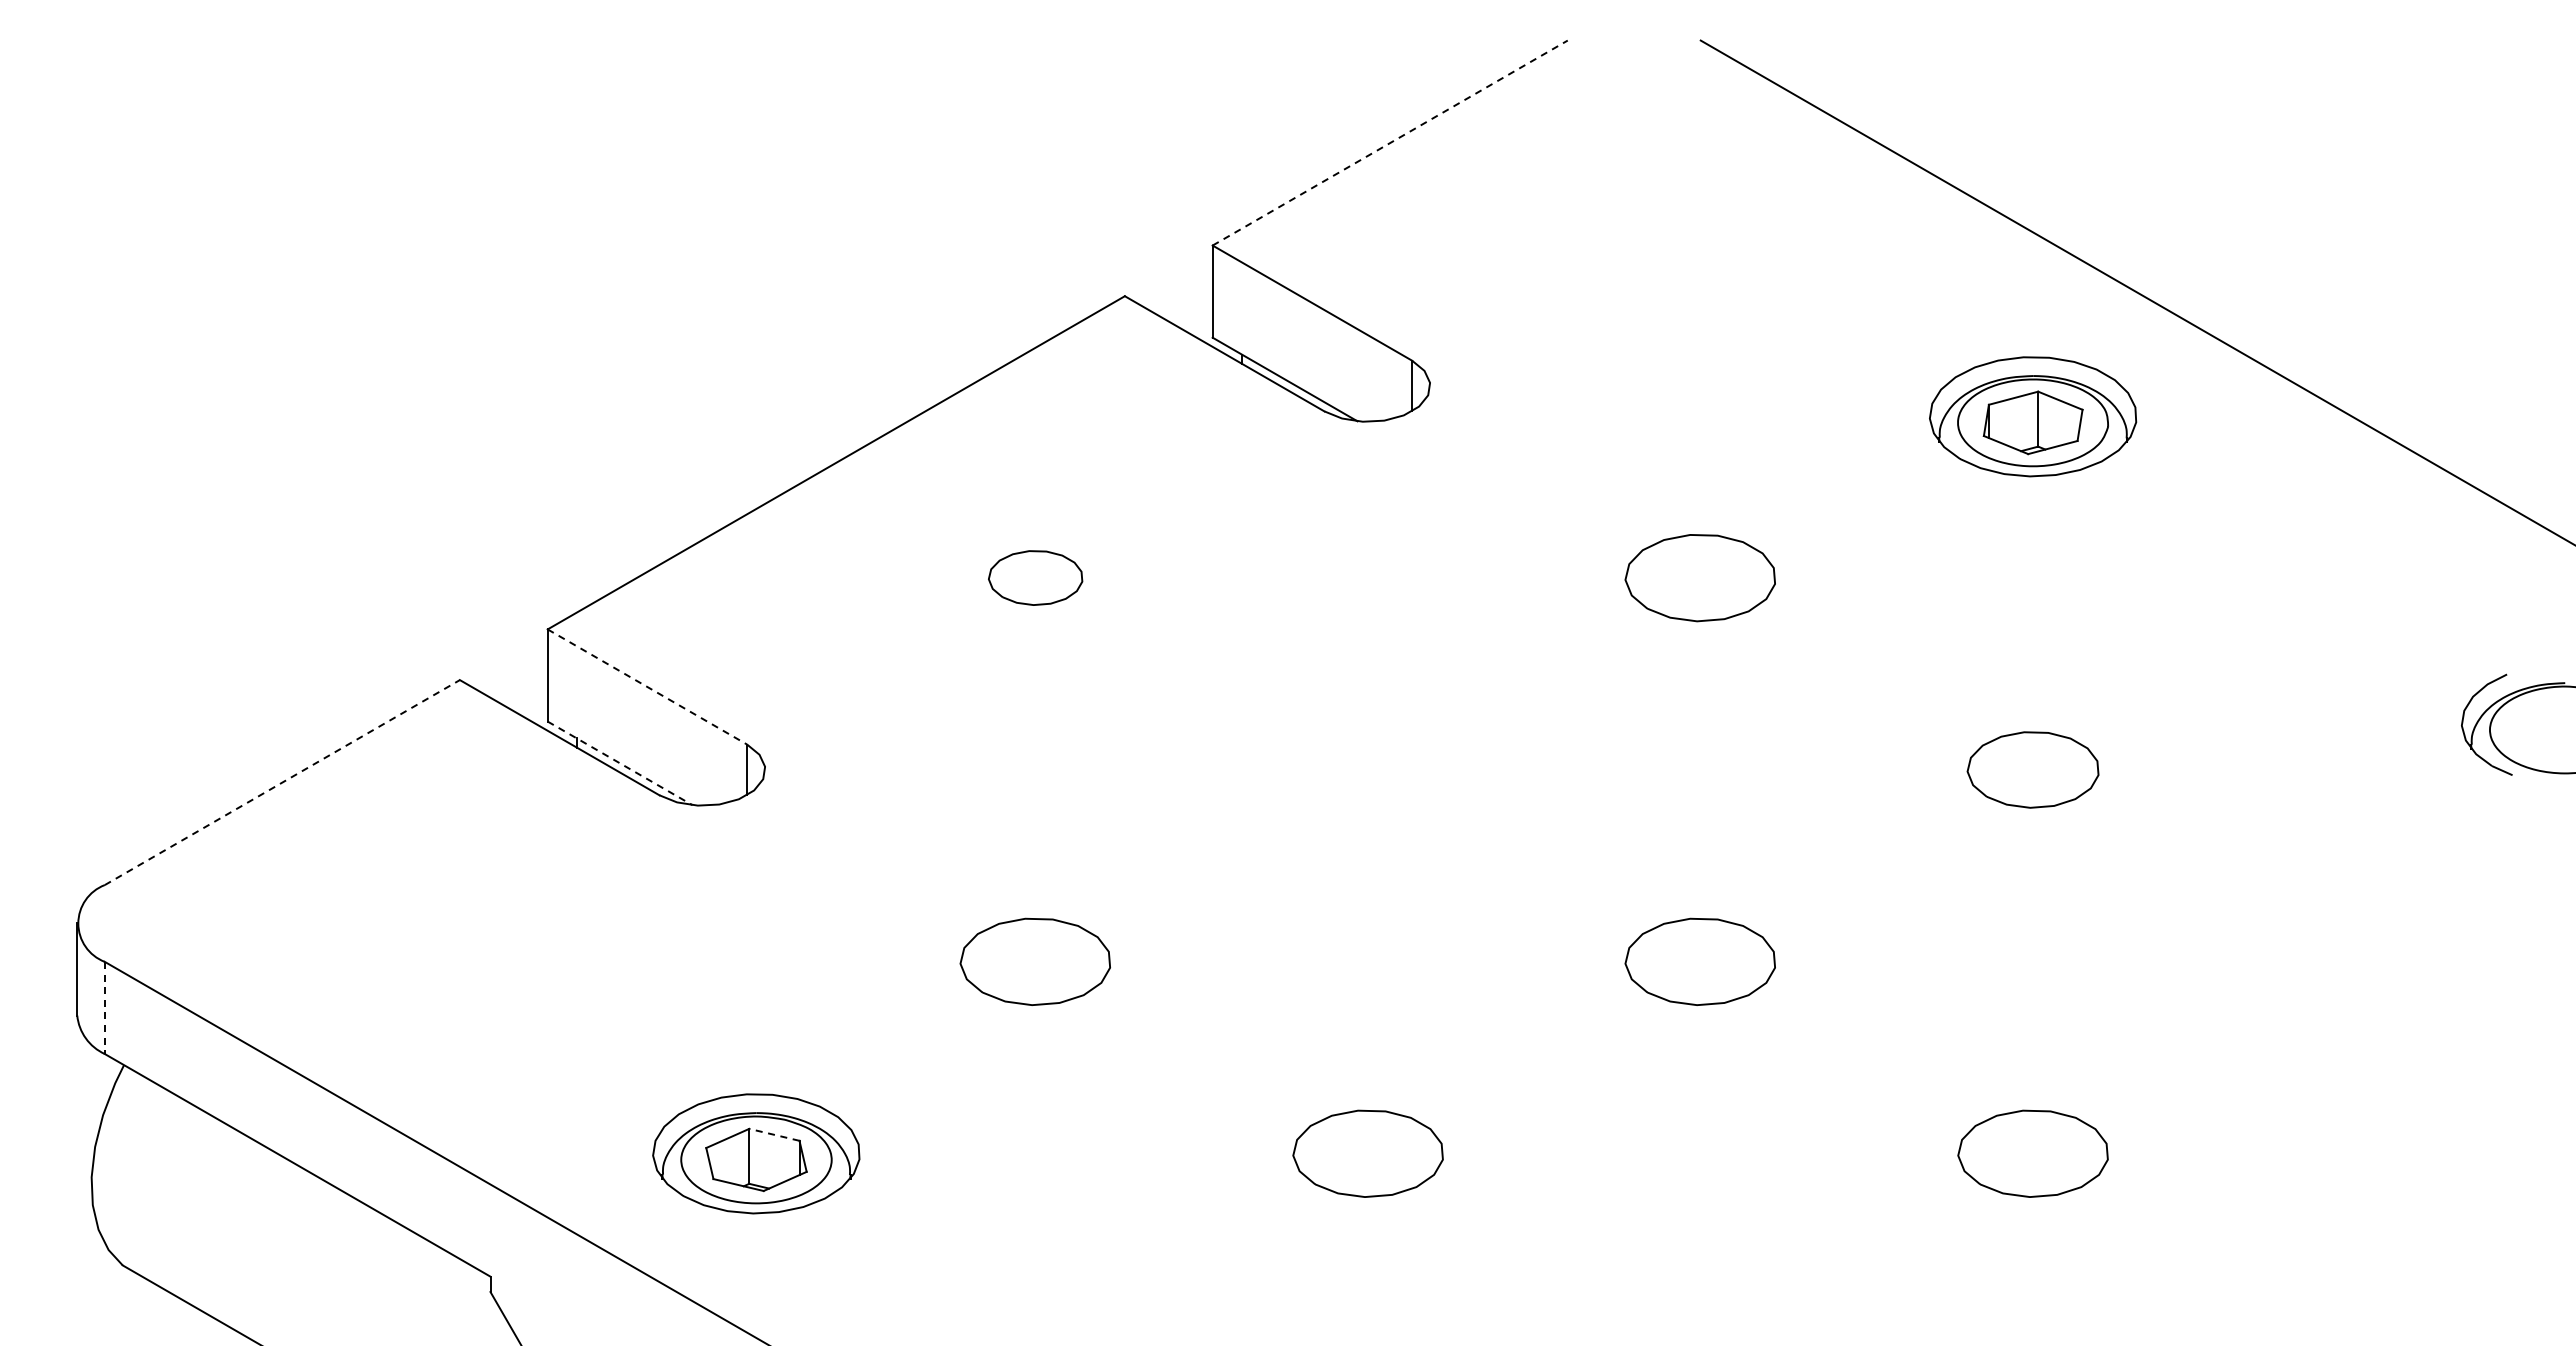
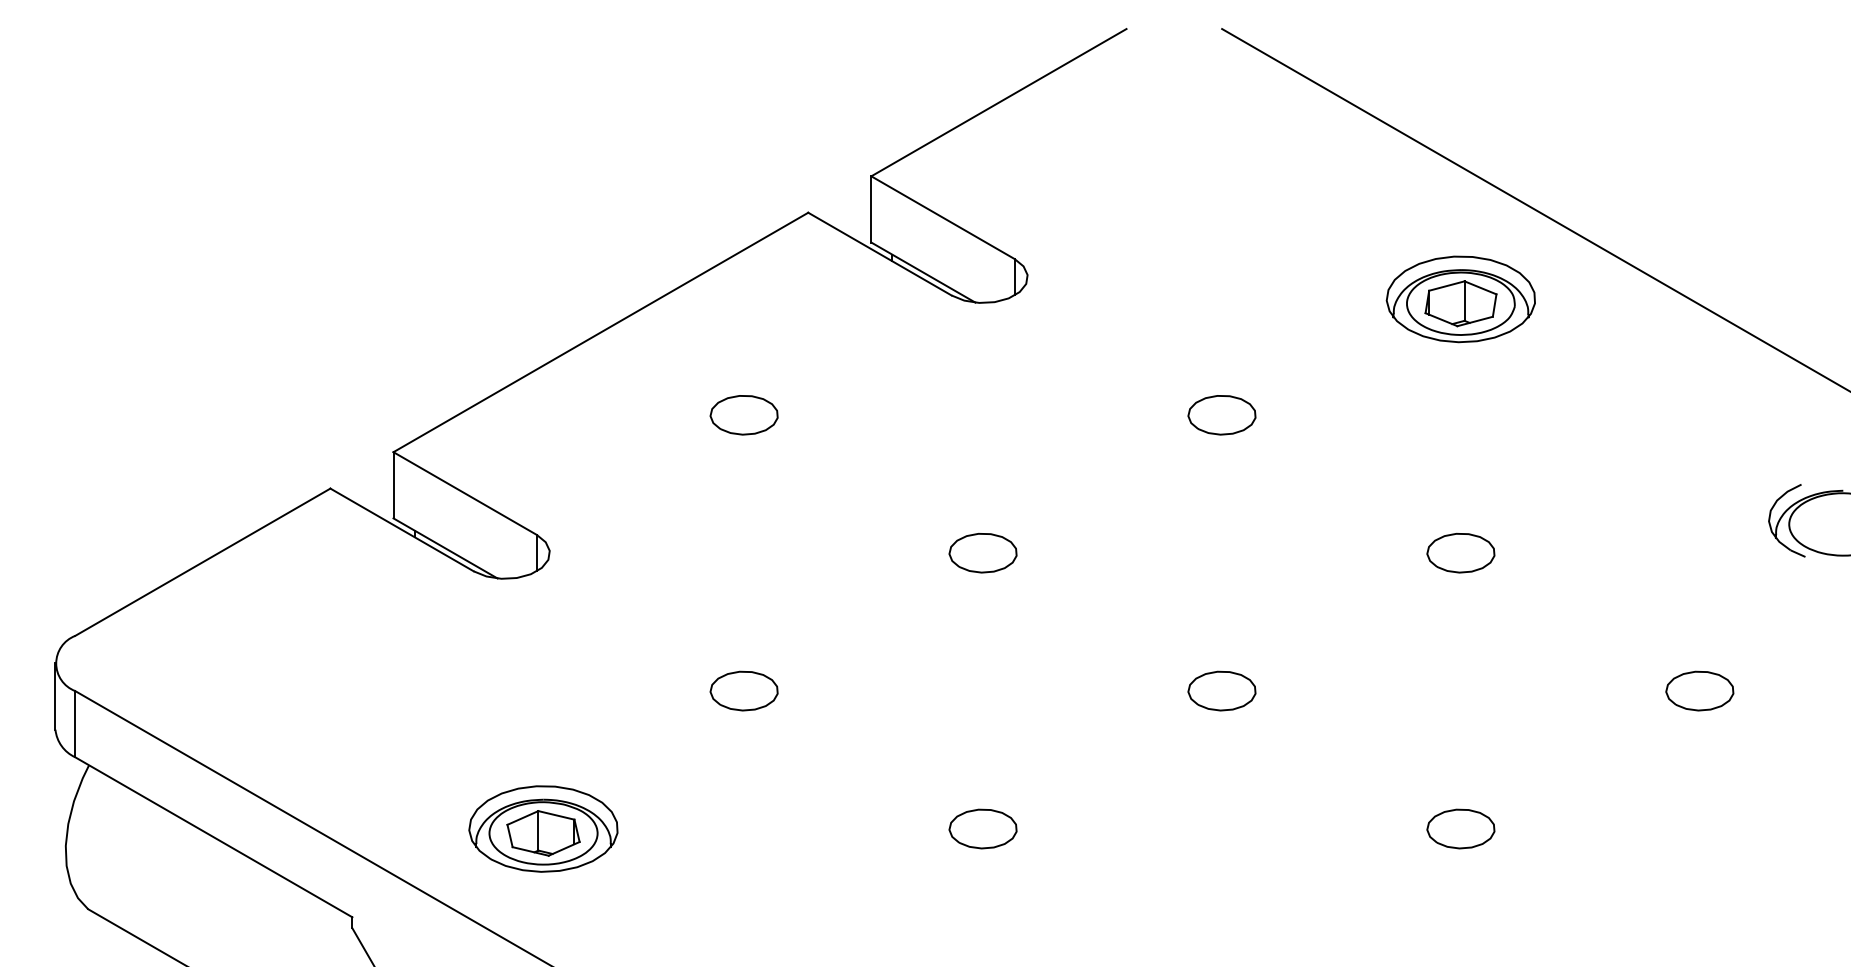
line: (1390, 142) -> (999, 102), dashed -> solid
part: (1700, 577) -> (1221, 414), size x0.62
line: (647, 687) -> (465, 493), dashed -> solid
line: (620, 763) -> (445, 548), dashed -> solid
part: (1367, 769) -> (982, 552), added
part: (2032, 769) -> (1460, 552), size x0.71
line: (282, 782) -> (202, 562), dashed -> solid
part: (1035, 961) -> (744, 690), size x0.62
part: (1700, 961) -> (1221, 690), size x0.62
part: (2365, 961) -> (1699, 690), added
line: (104, 1008) -> (75, 724), dashed -> solid
line: (774, 1134) -> (556, 815), dashed -> solid
part: (1367, 1153) -> (982, 828), size x0.62
part: (2032, 1153) -> (1460, 828), size x0.62

